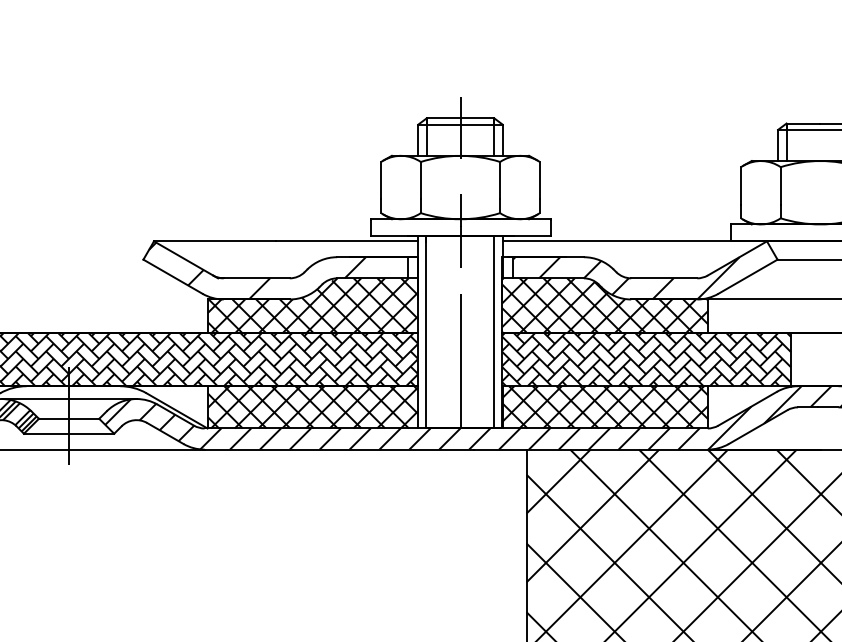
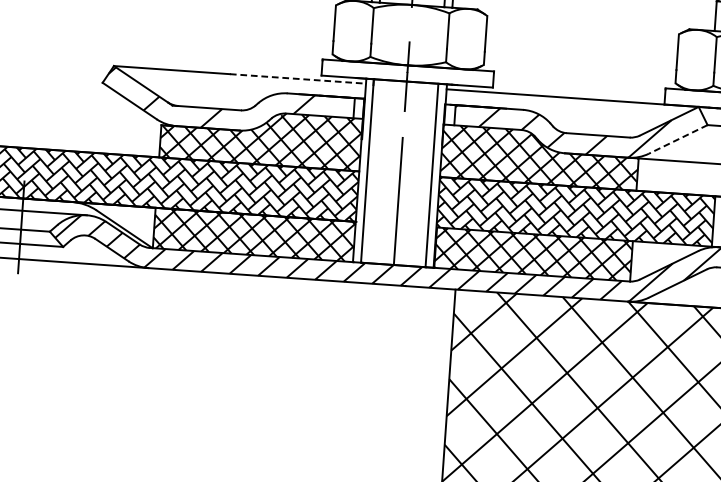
line: (347, 241) -> (298, 79), solid -> dashed
line: (747, 276) -> (677, 139), solid -> dashed

